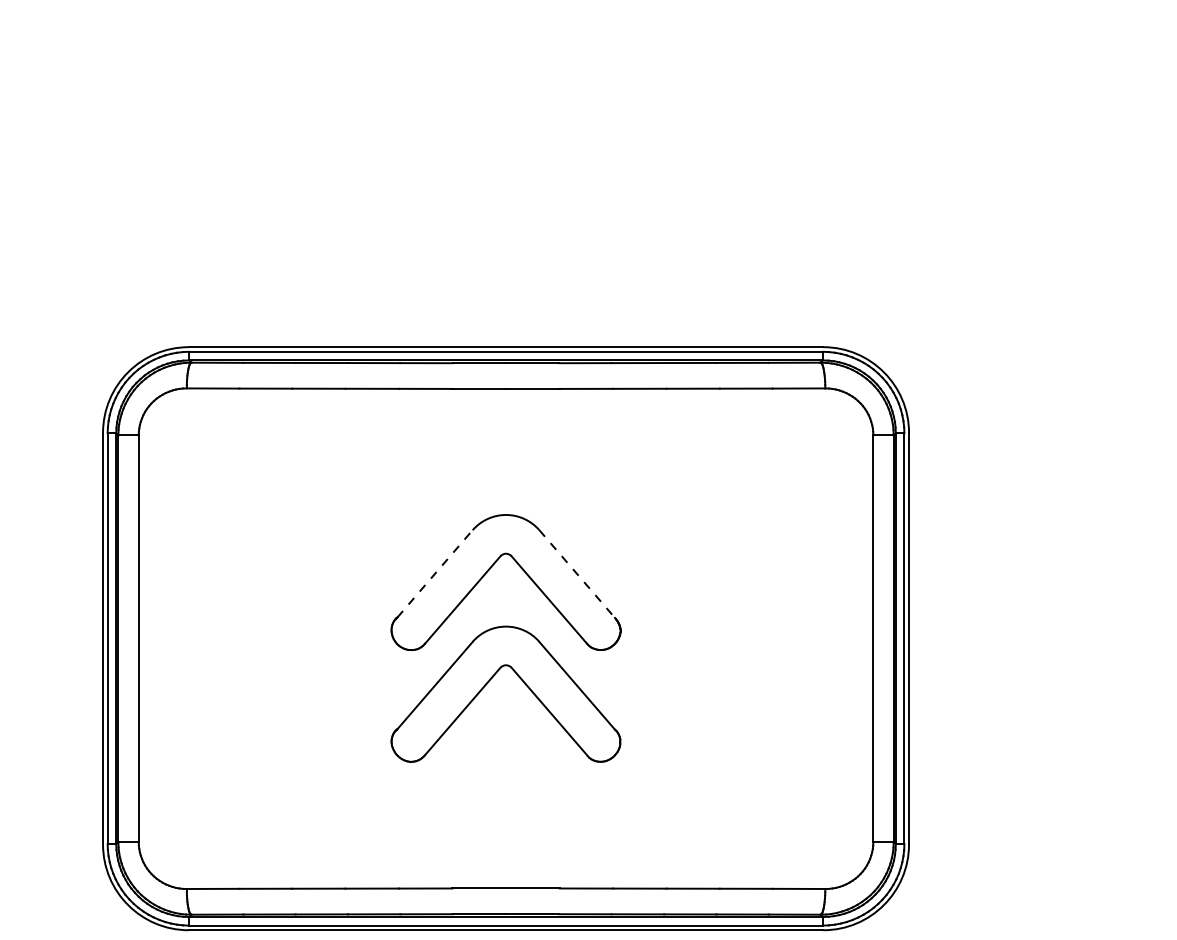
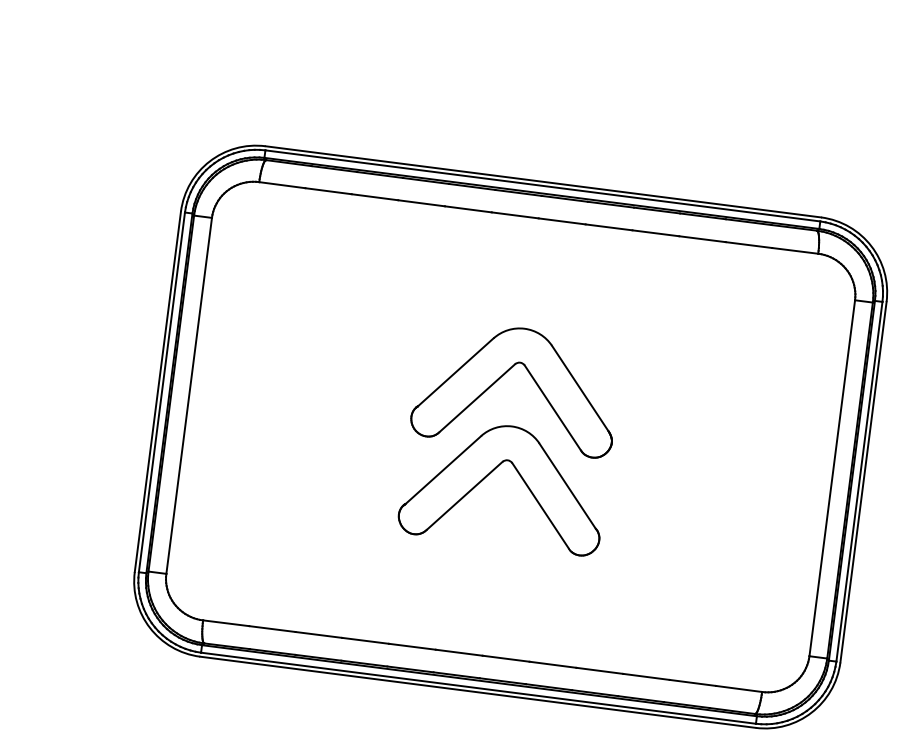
line: (435, 573) -> (456, 372), dashed -> solid
line: (577, 574) -> (580, 388), dashed -> solid

